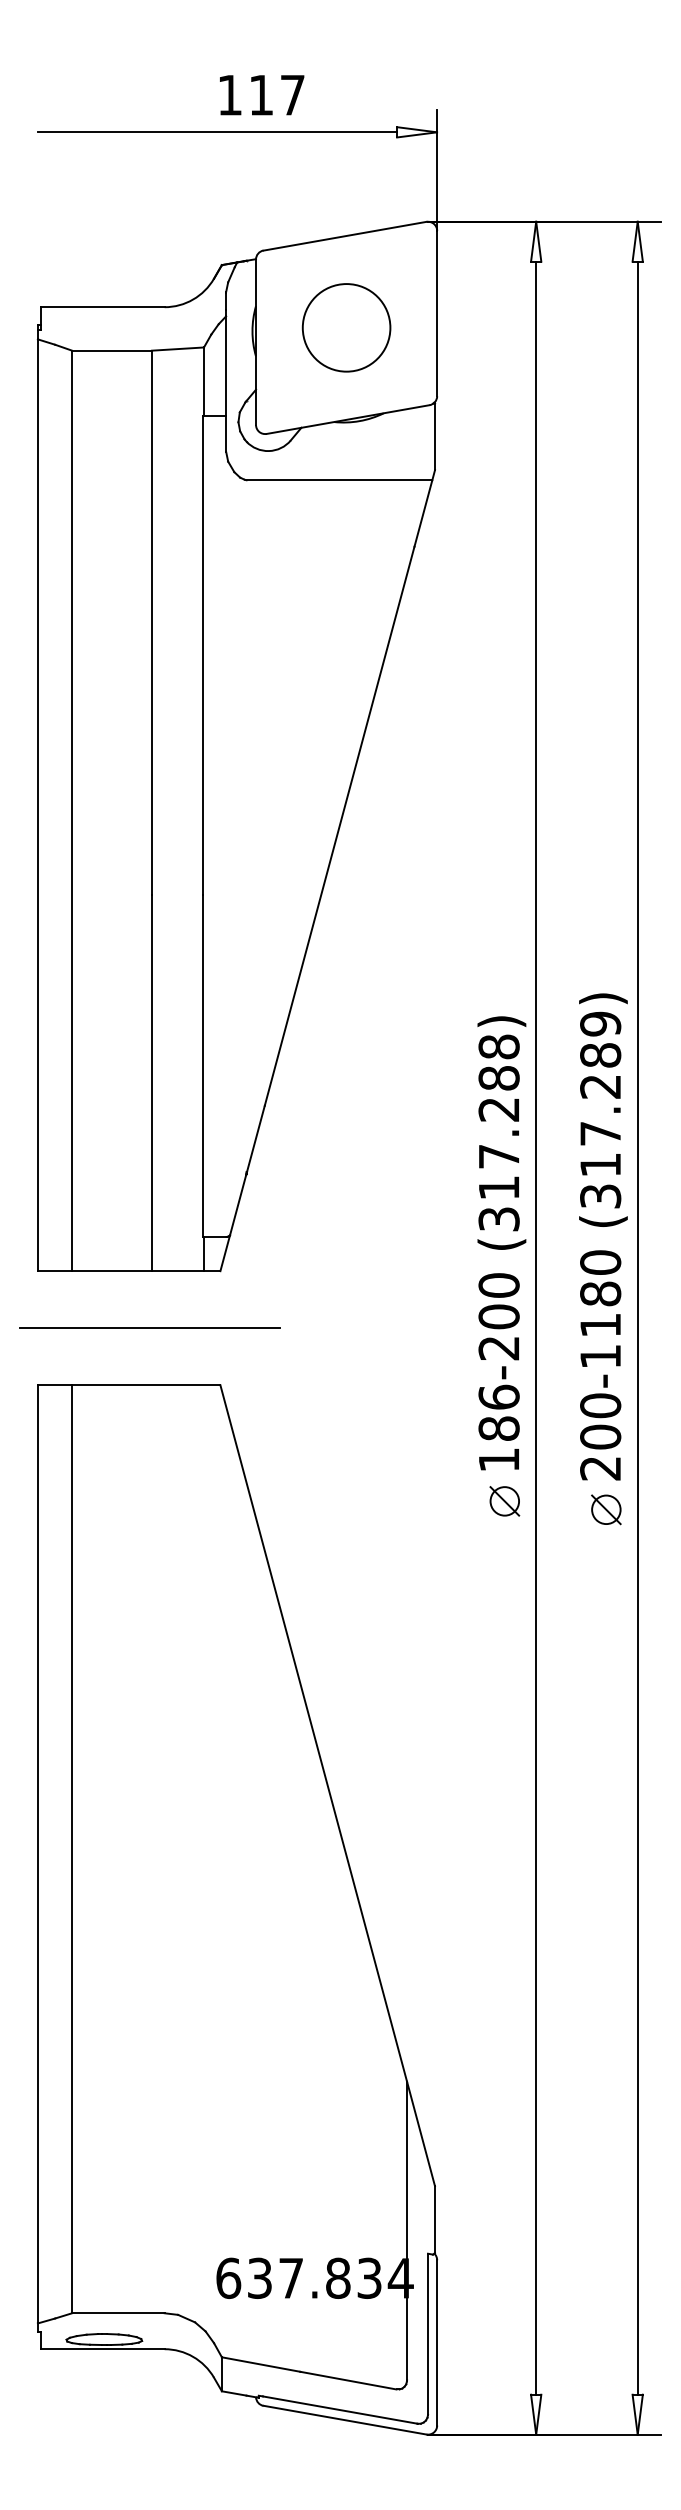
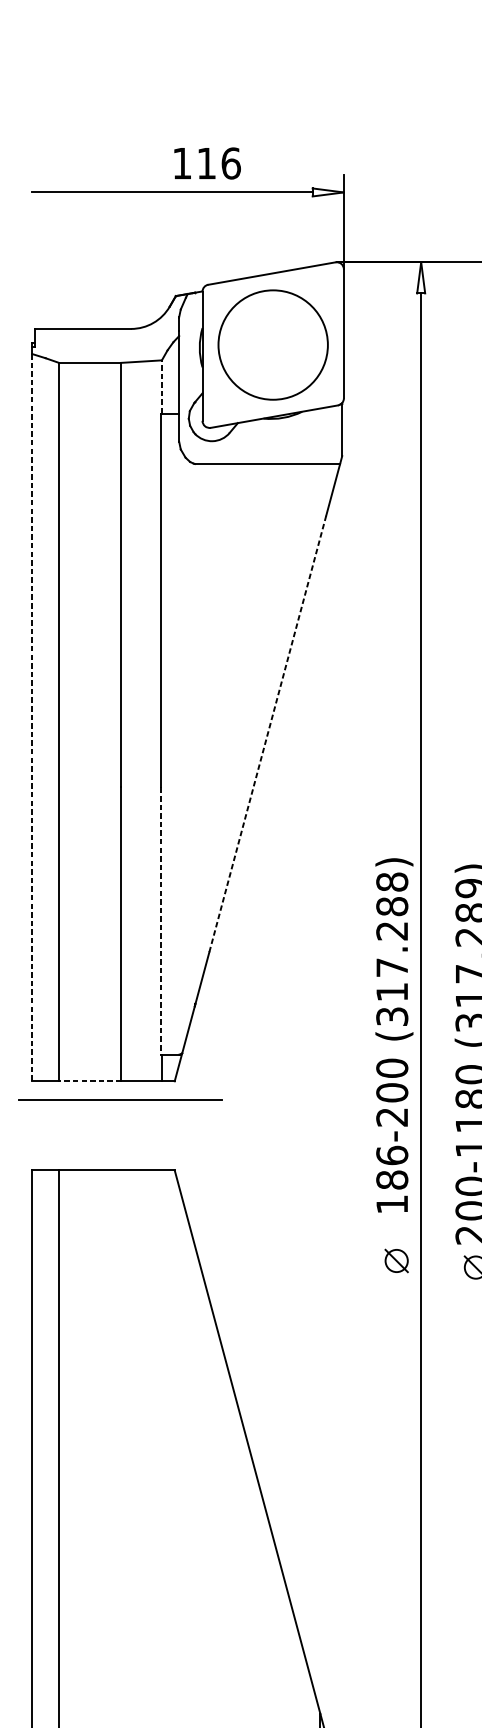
text: (292, 94) -> (230, 162), 117 -> 116
circle: (346, 327) -> (273, 344), size x1.6
line: (204, 381) -> (162, 386), solid -> dashed
line: (37, 805) -> (31, 717), solid -> dashed
line: (339, 825) -> (267, 733), solid -> dashed
line: (203, 1066) -> (161, 921), solid -> dashed
text: (501, 1243) -> (394, 1035), moved
line: (112, 1271) -> (90, 1081), solid -> dashed
line: (149, 1327) -> (119, 1099), moved

